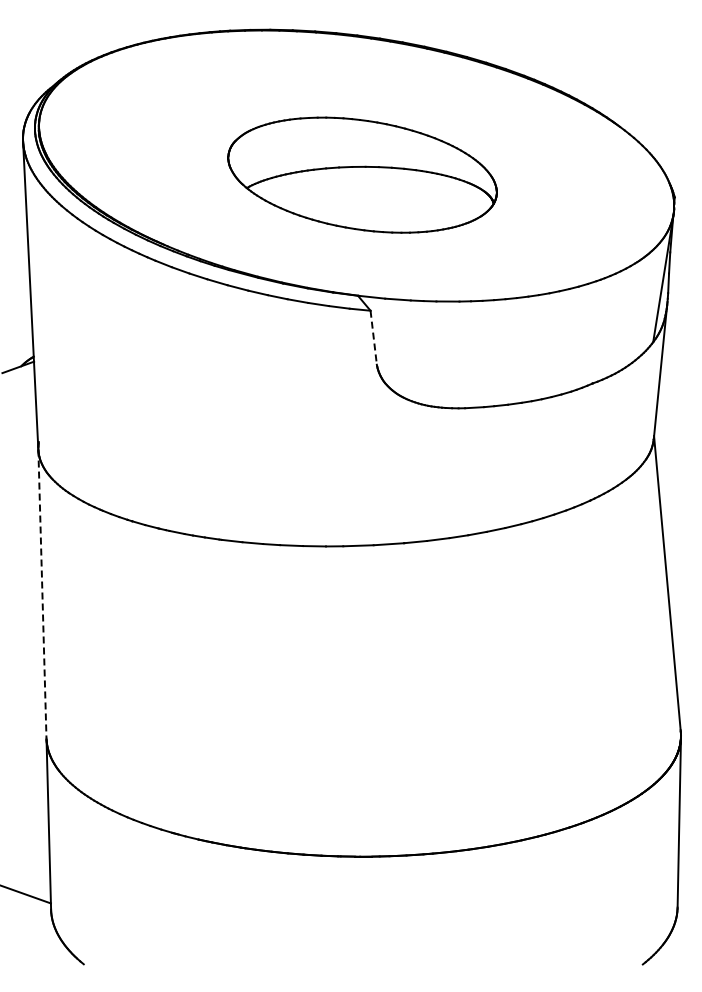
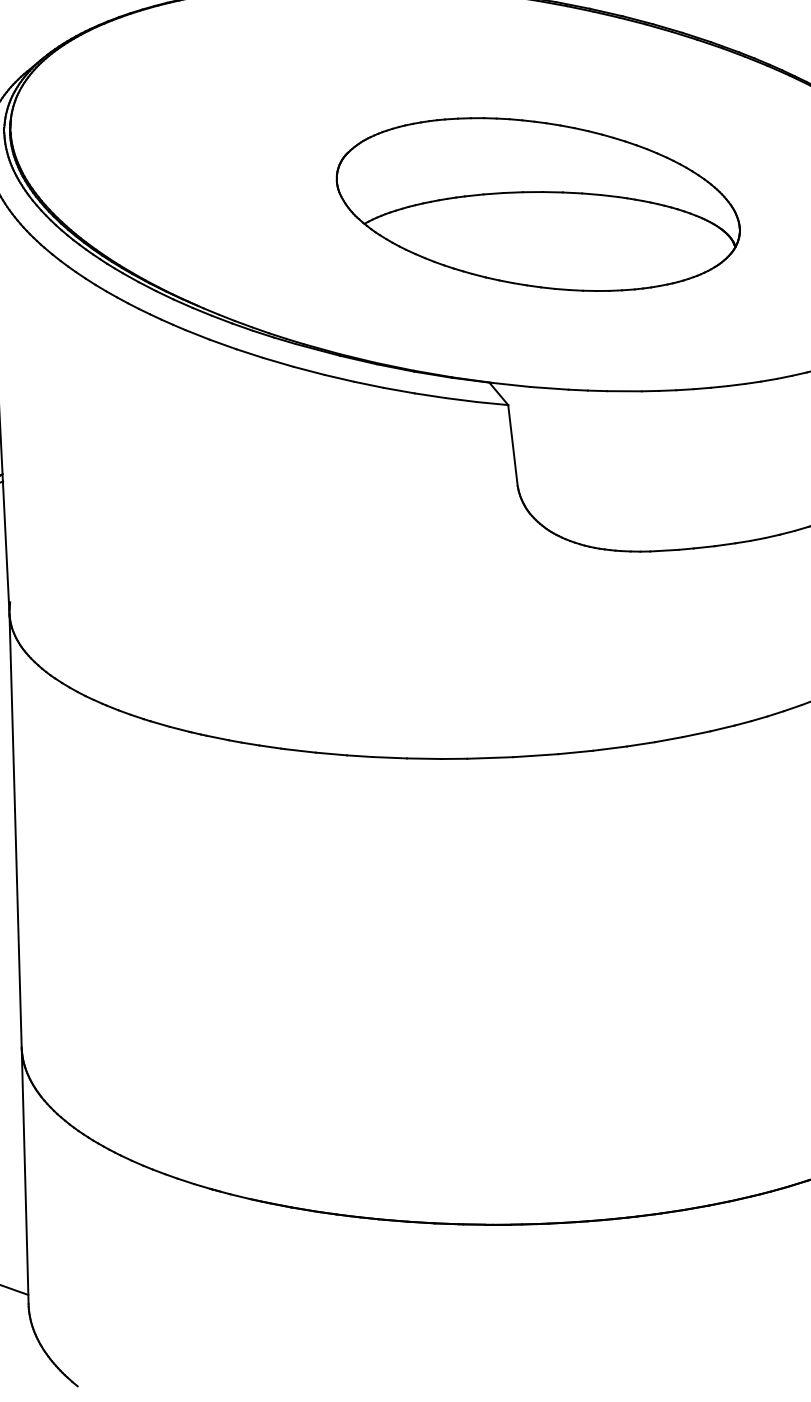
part: (362, 174) -> (538, 203), moved
line: (373, 338) -> (512, 446), dashed -> solid
line: (42, 594) -> (15, 831), dashed -> solid

